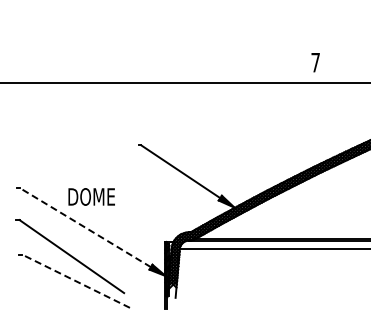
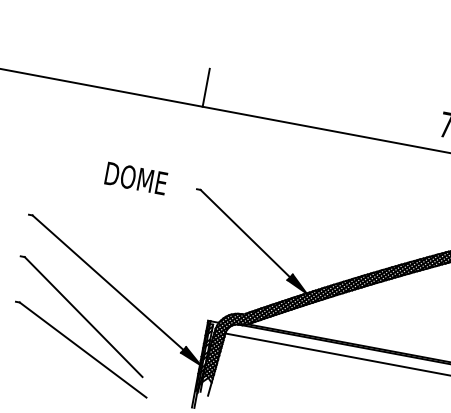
line: (131, 68) -> (206, 87), added
text: (91, 196) -> (136, 177), moved
line: (85, 227) -> (108, 282), dashed -> solid
line: (75, 281) -> (82, 350), dashed -> solid

